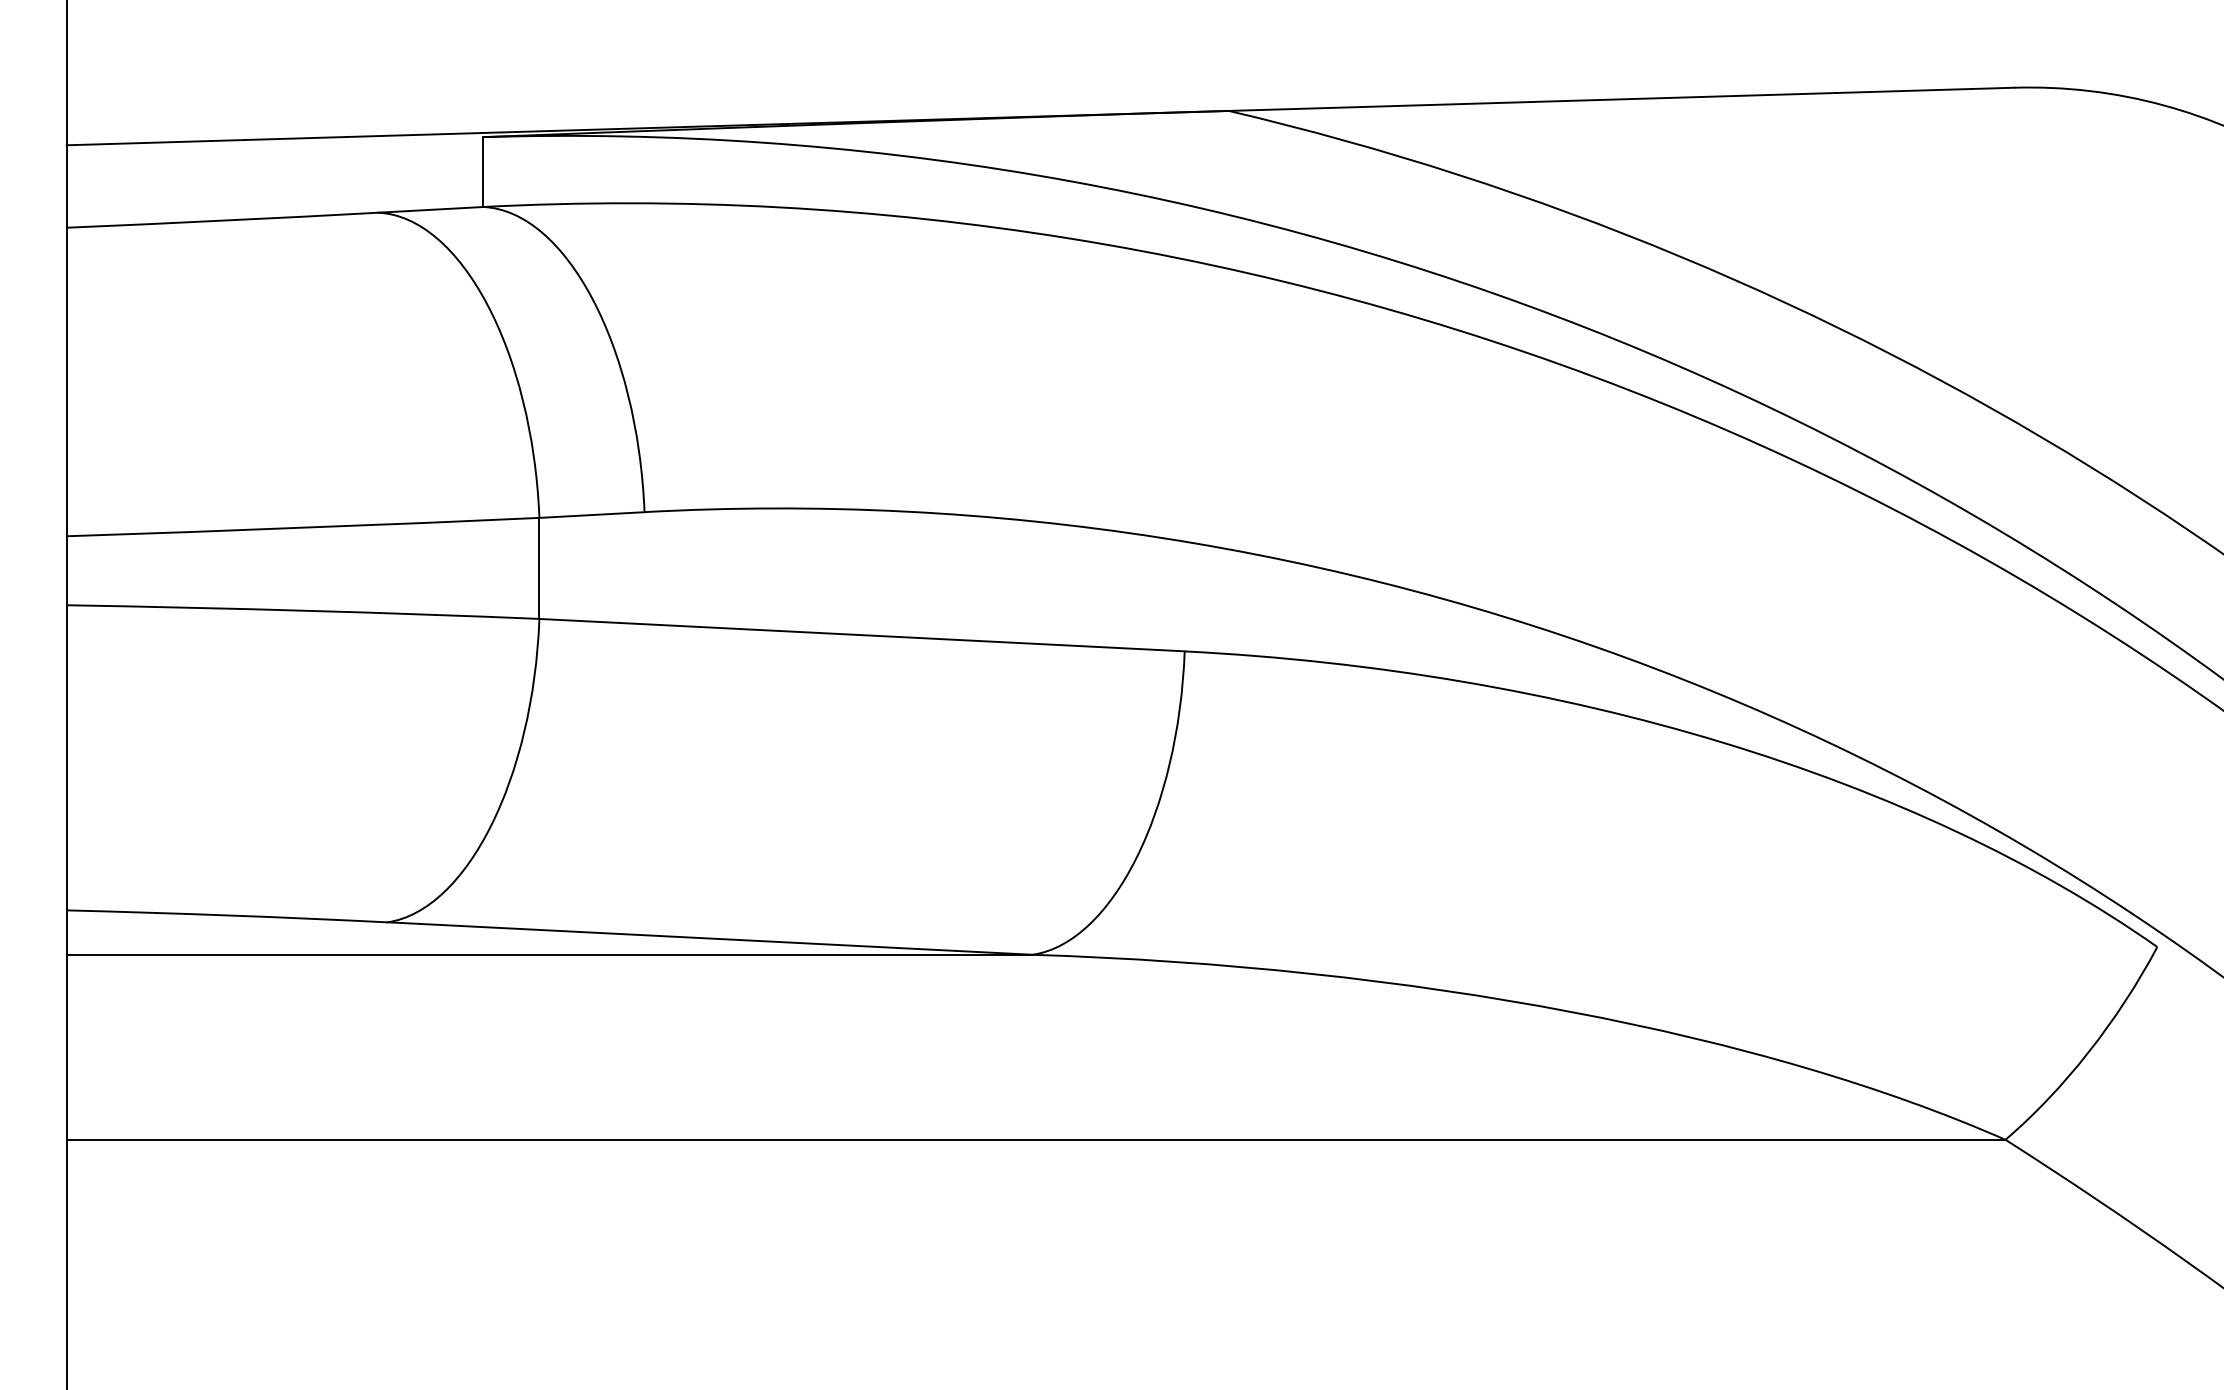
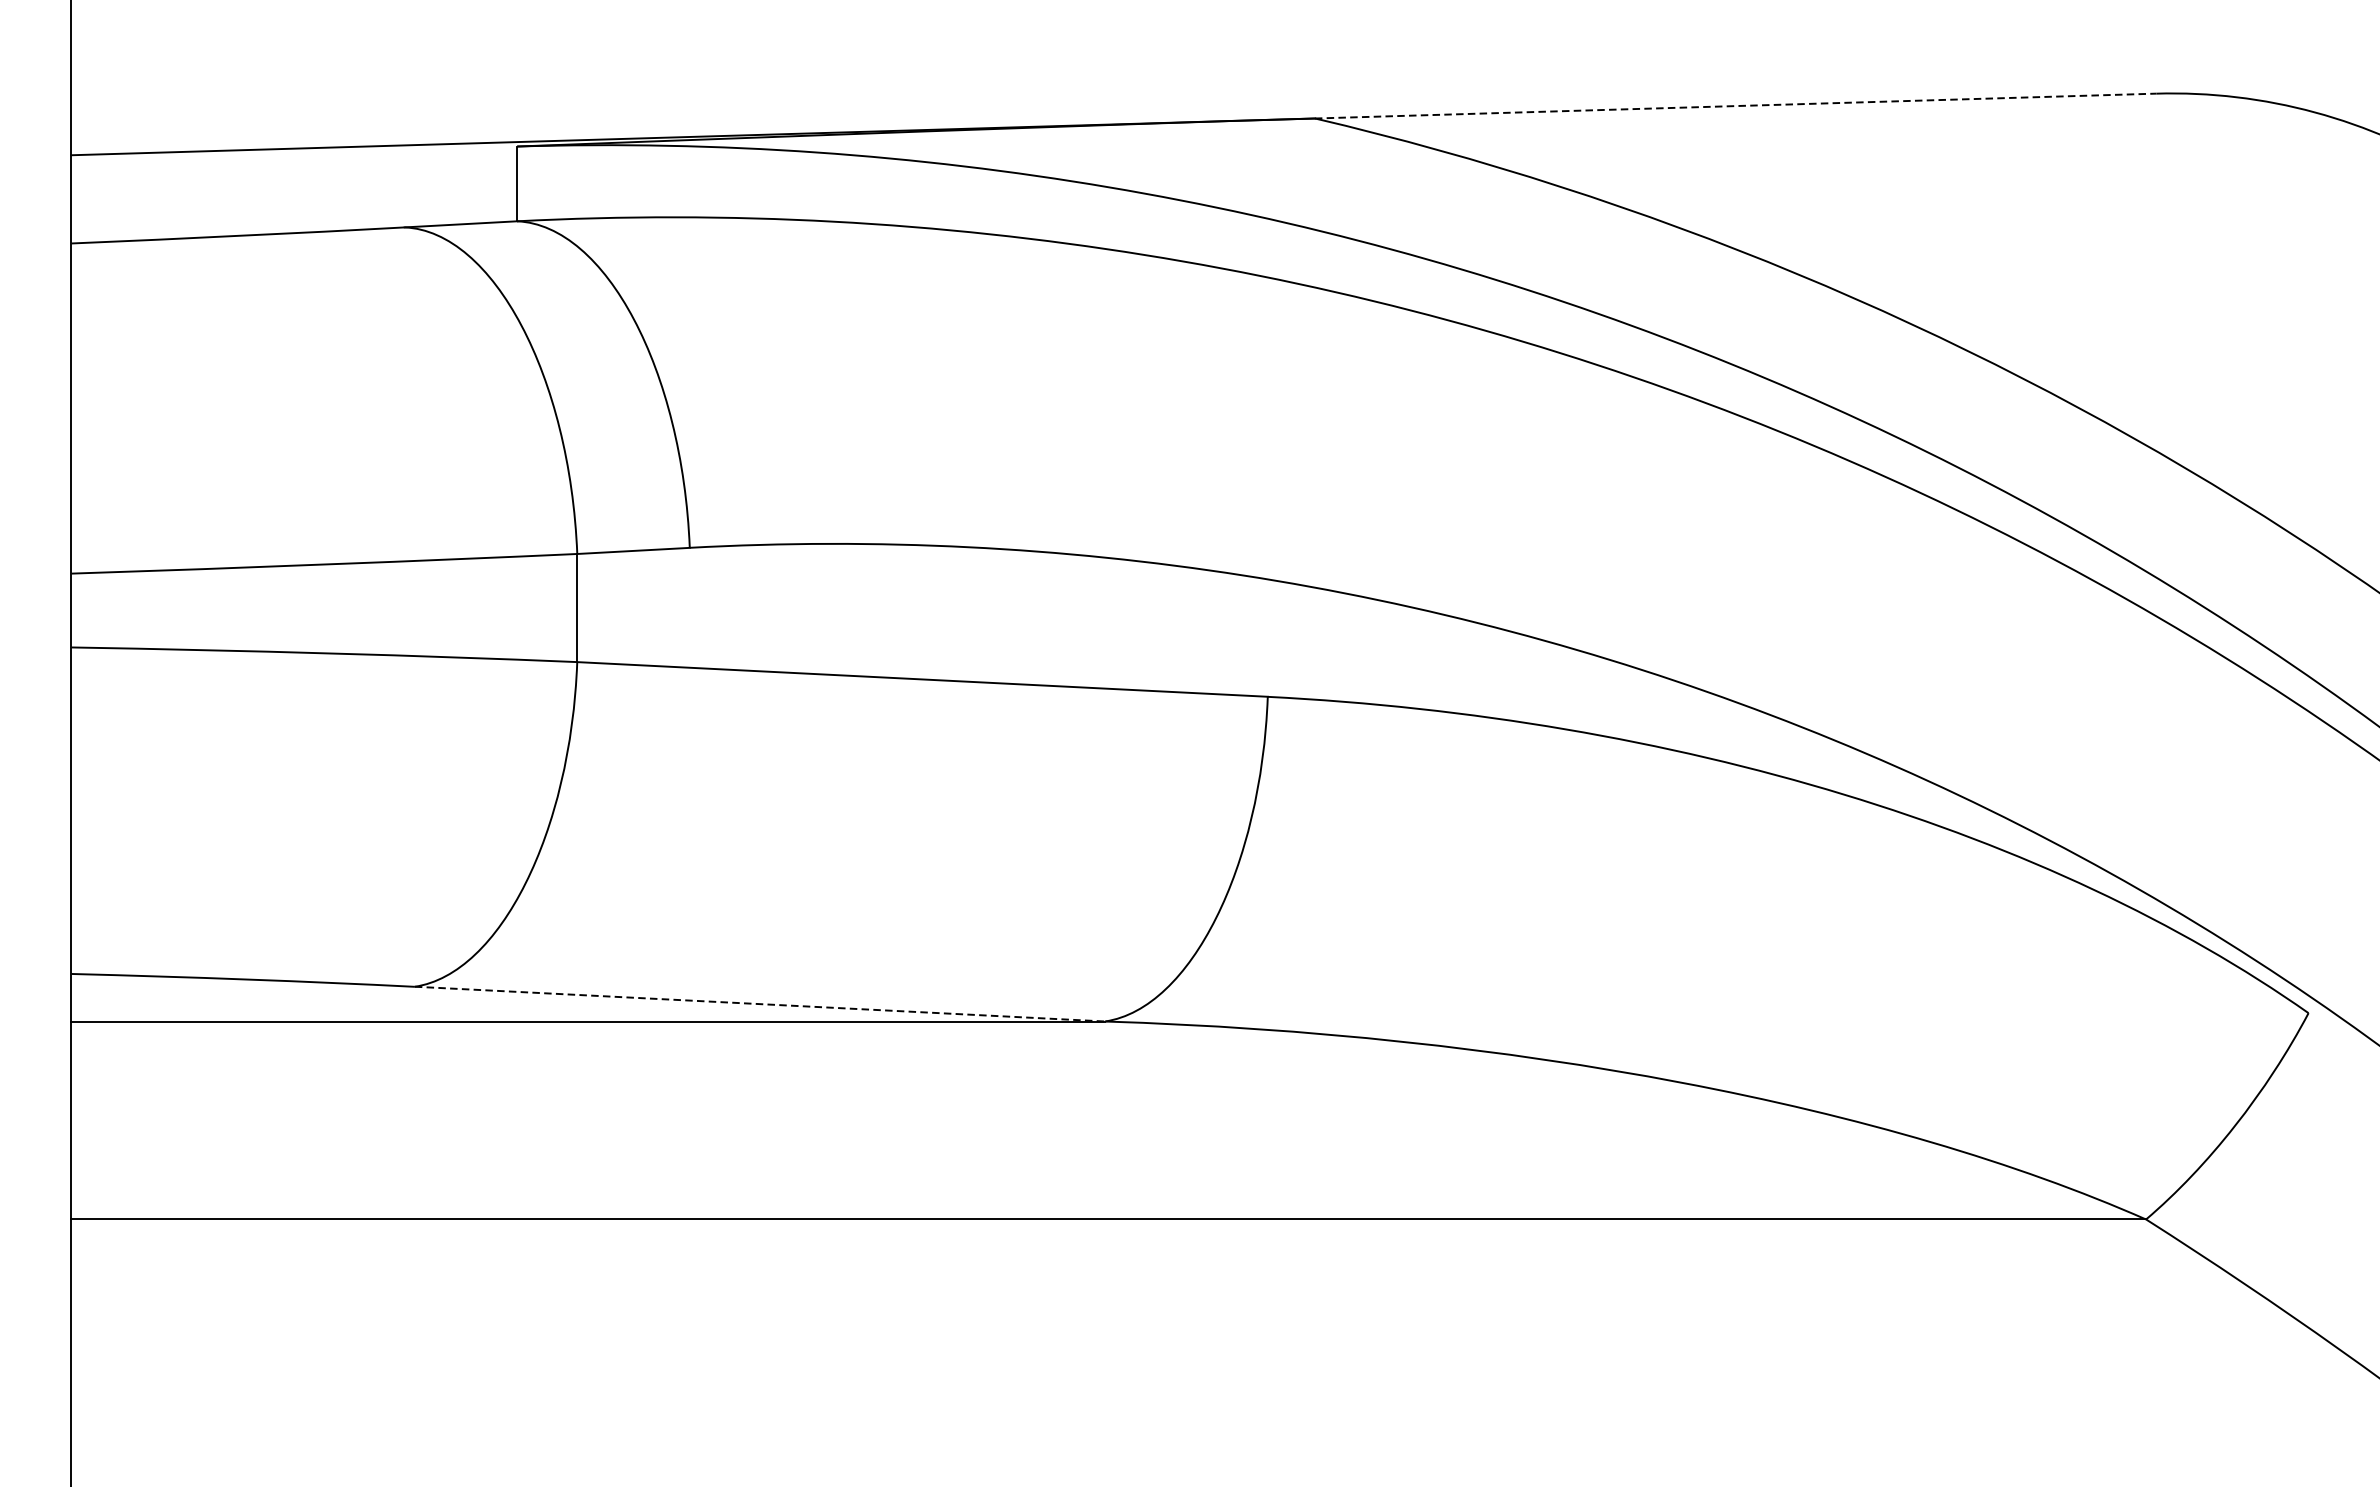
line: (1622, 99) -> (1736, 106), solid -> dashed
line: (710, 938) -> (760, 1004), solid -> dashed

